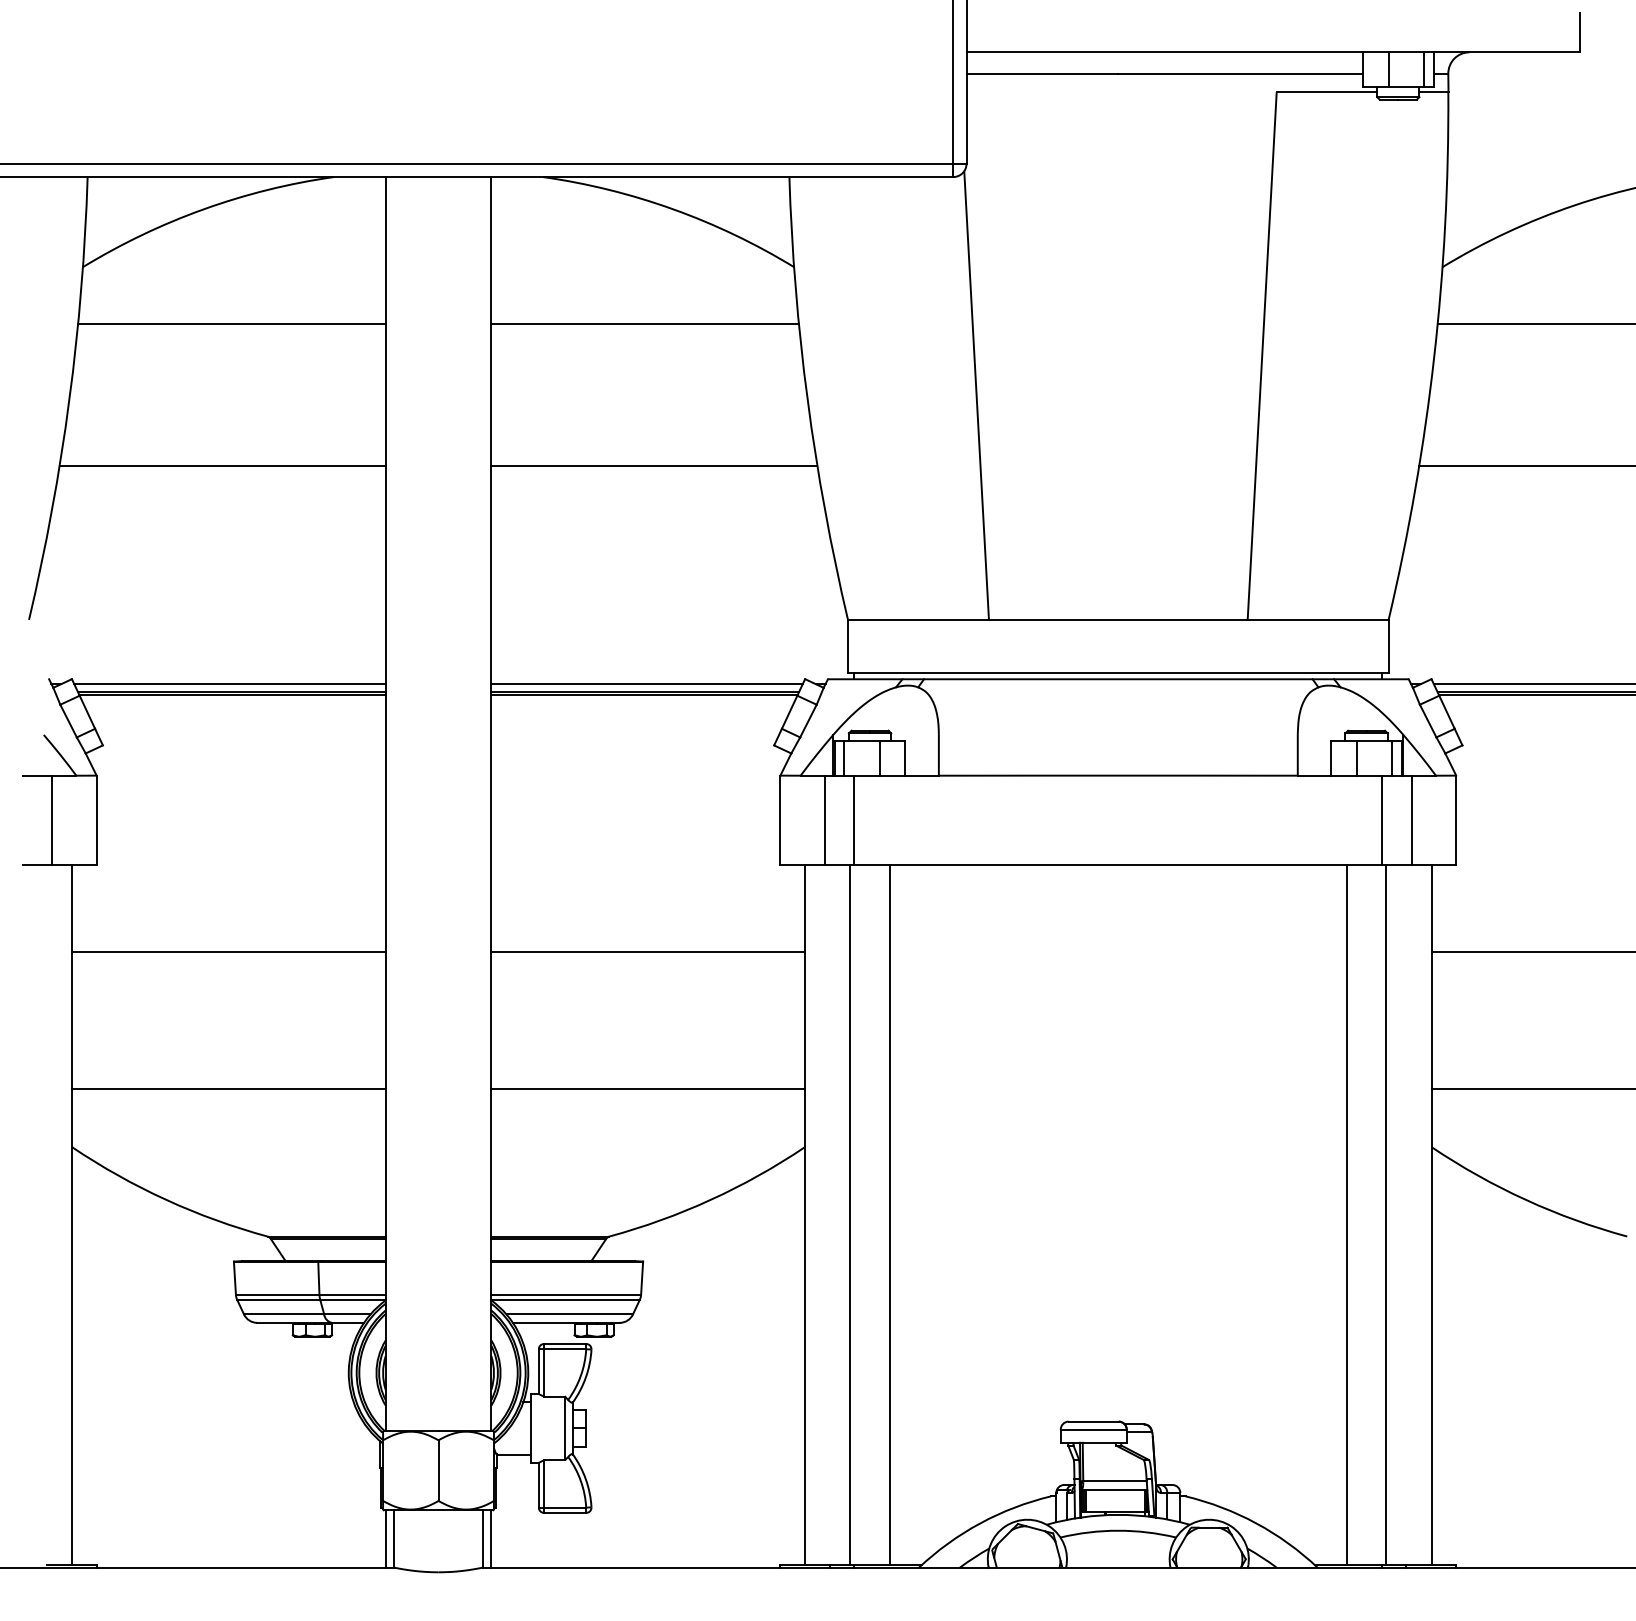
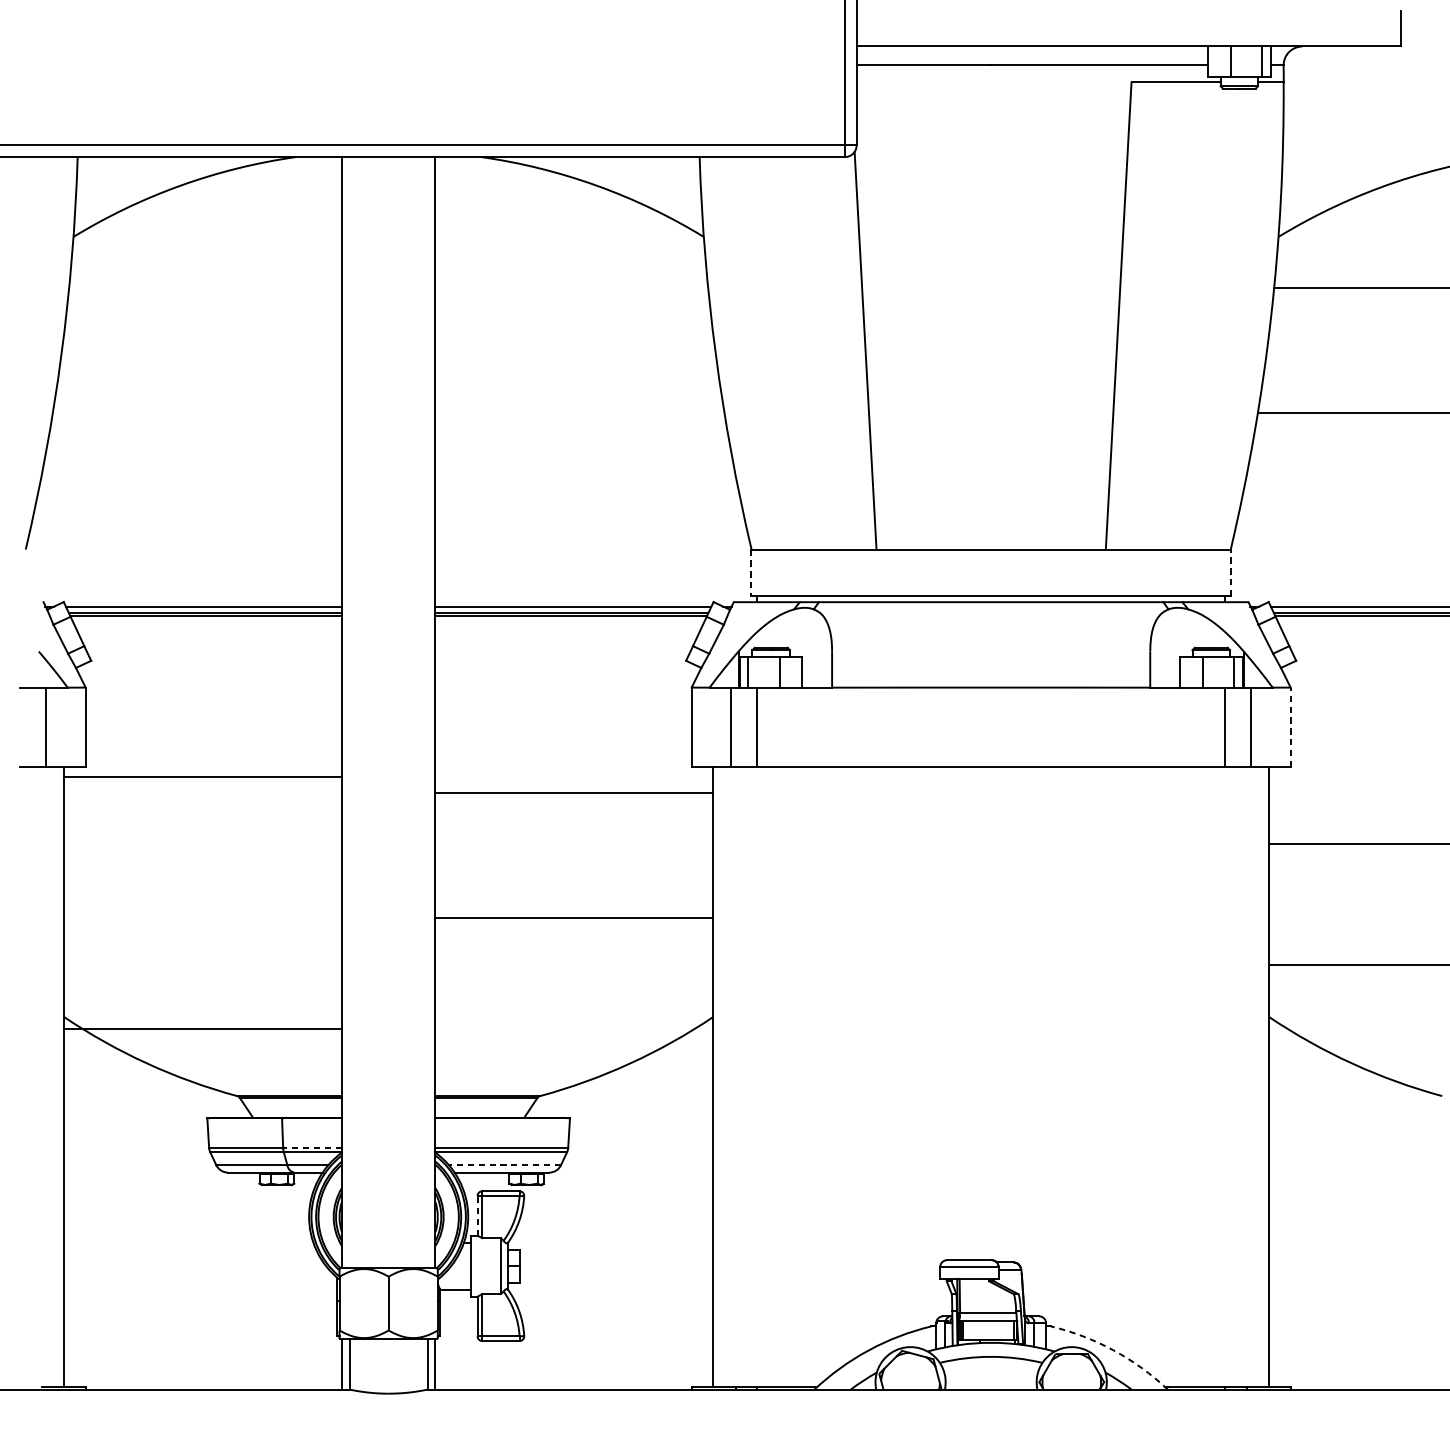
line: (231, 324) -> (205, 287), removed
line: (644, 324) -> (571, 287), removed
line: (222, 466) -> (197, 413), removed
line: (654, 466) -> (580, 413), removed
line: (1388, 645) -> (1230, 572), solid -> dashed
line: (847, 646) -> (751, 573), solid -> dashed
line: (1456, 820) -> (1290, 727), solid -> dashed
line: (228, 951) -> (202, 776), moved
line: (647, 951) -> (573, 792), moved
line: (228, 1088) -> (202, 1028), moved
line: (647, 1088) -> (573, 917), moved
line: (850, 1214) -> (753, 1076), removed
line: (889, 1214) -> (788, 1076), removed
line: (1346, 1214) -> (1193, 1076), removed
line: (1386, 1214) -> (1228, 1076), removed
line: (352, 1294) -> (312, 1147), solid -> dashed
line: (569, 1314) -> (504, 1165), solid -> dashed
line: (538, 1371) -> (477, 1215), solid -> dashed
arc: (1256, 1523) -> (1113, 1350), solid -> dashed

